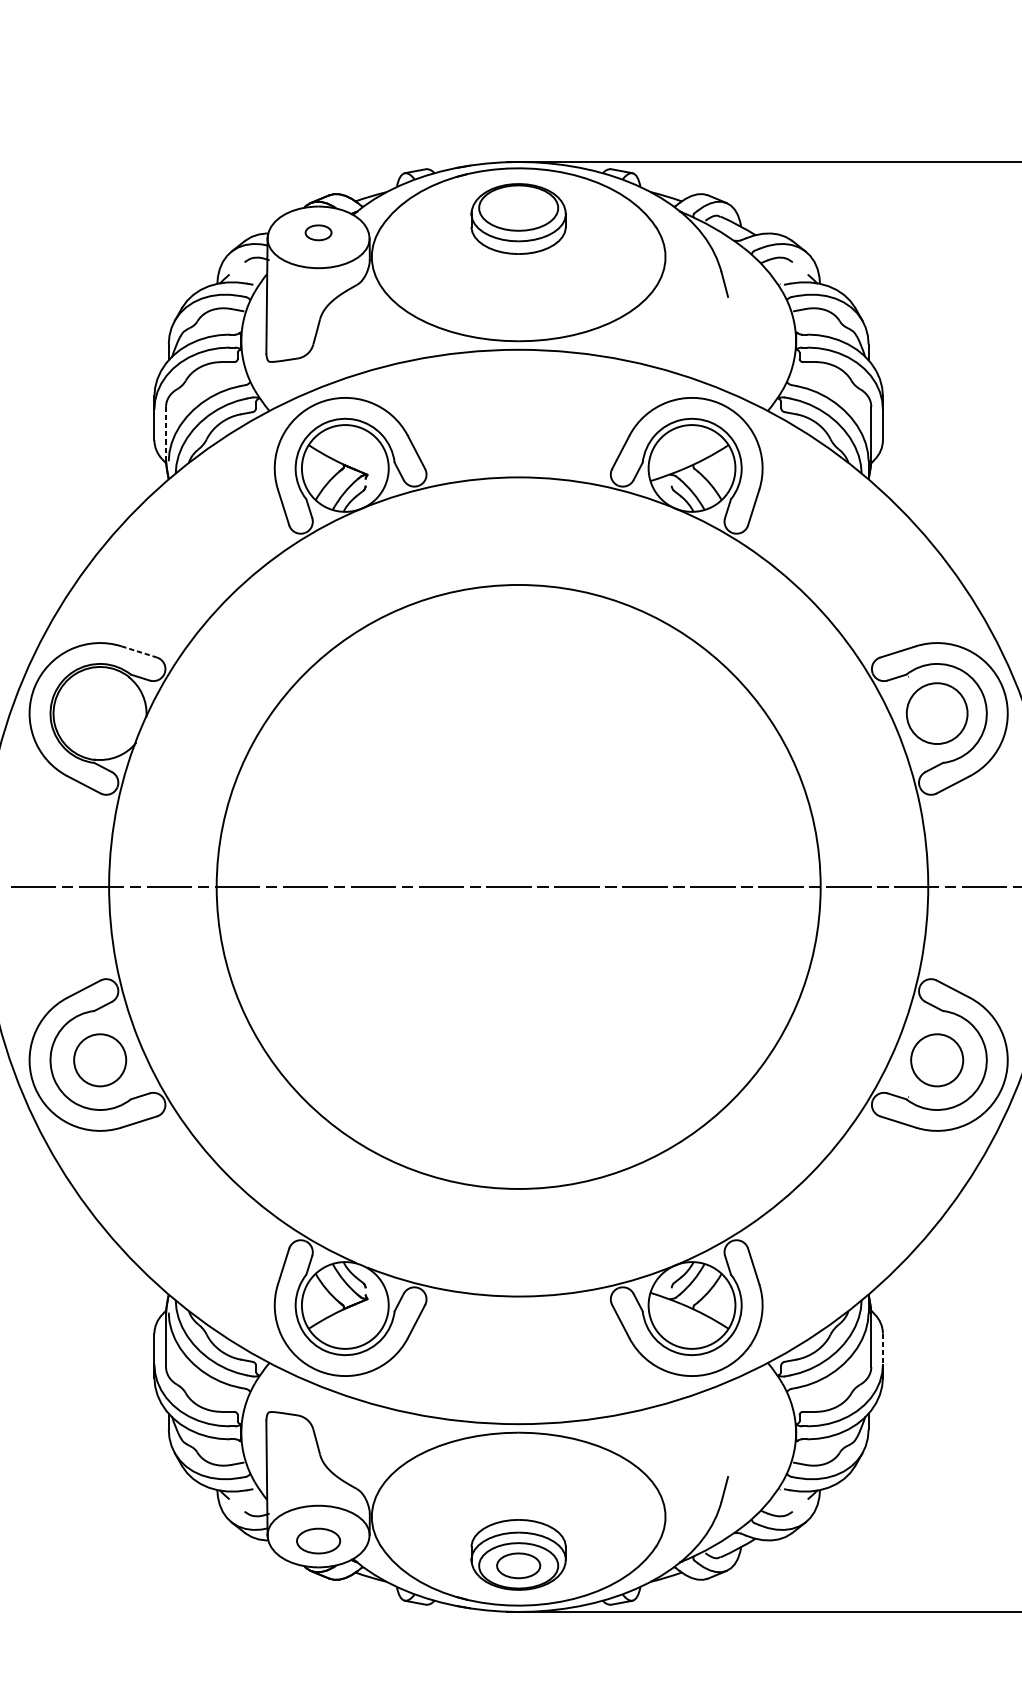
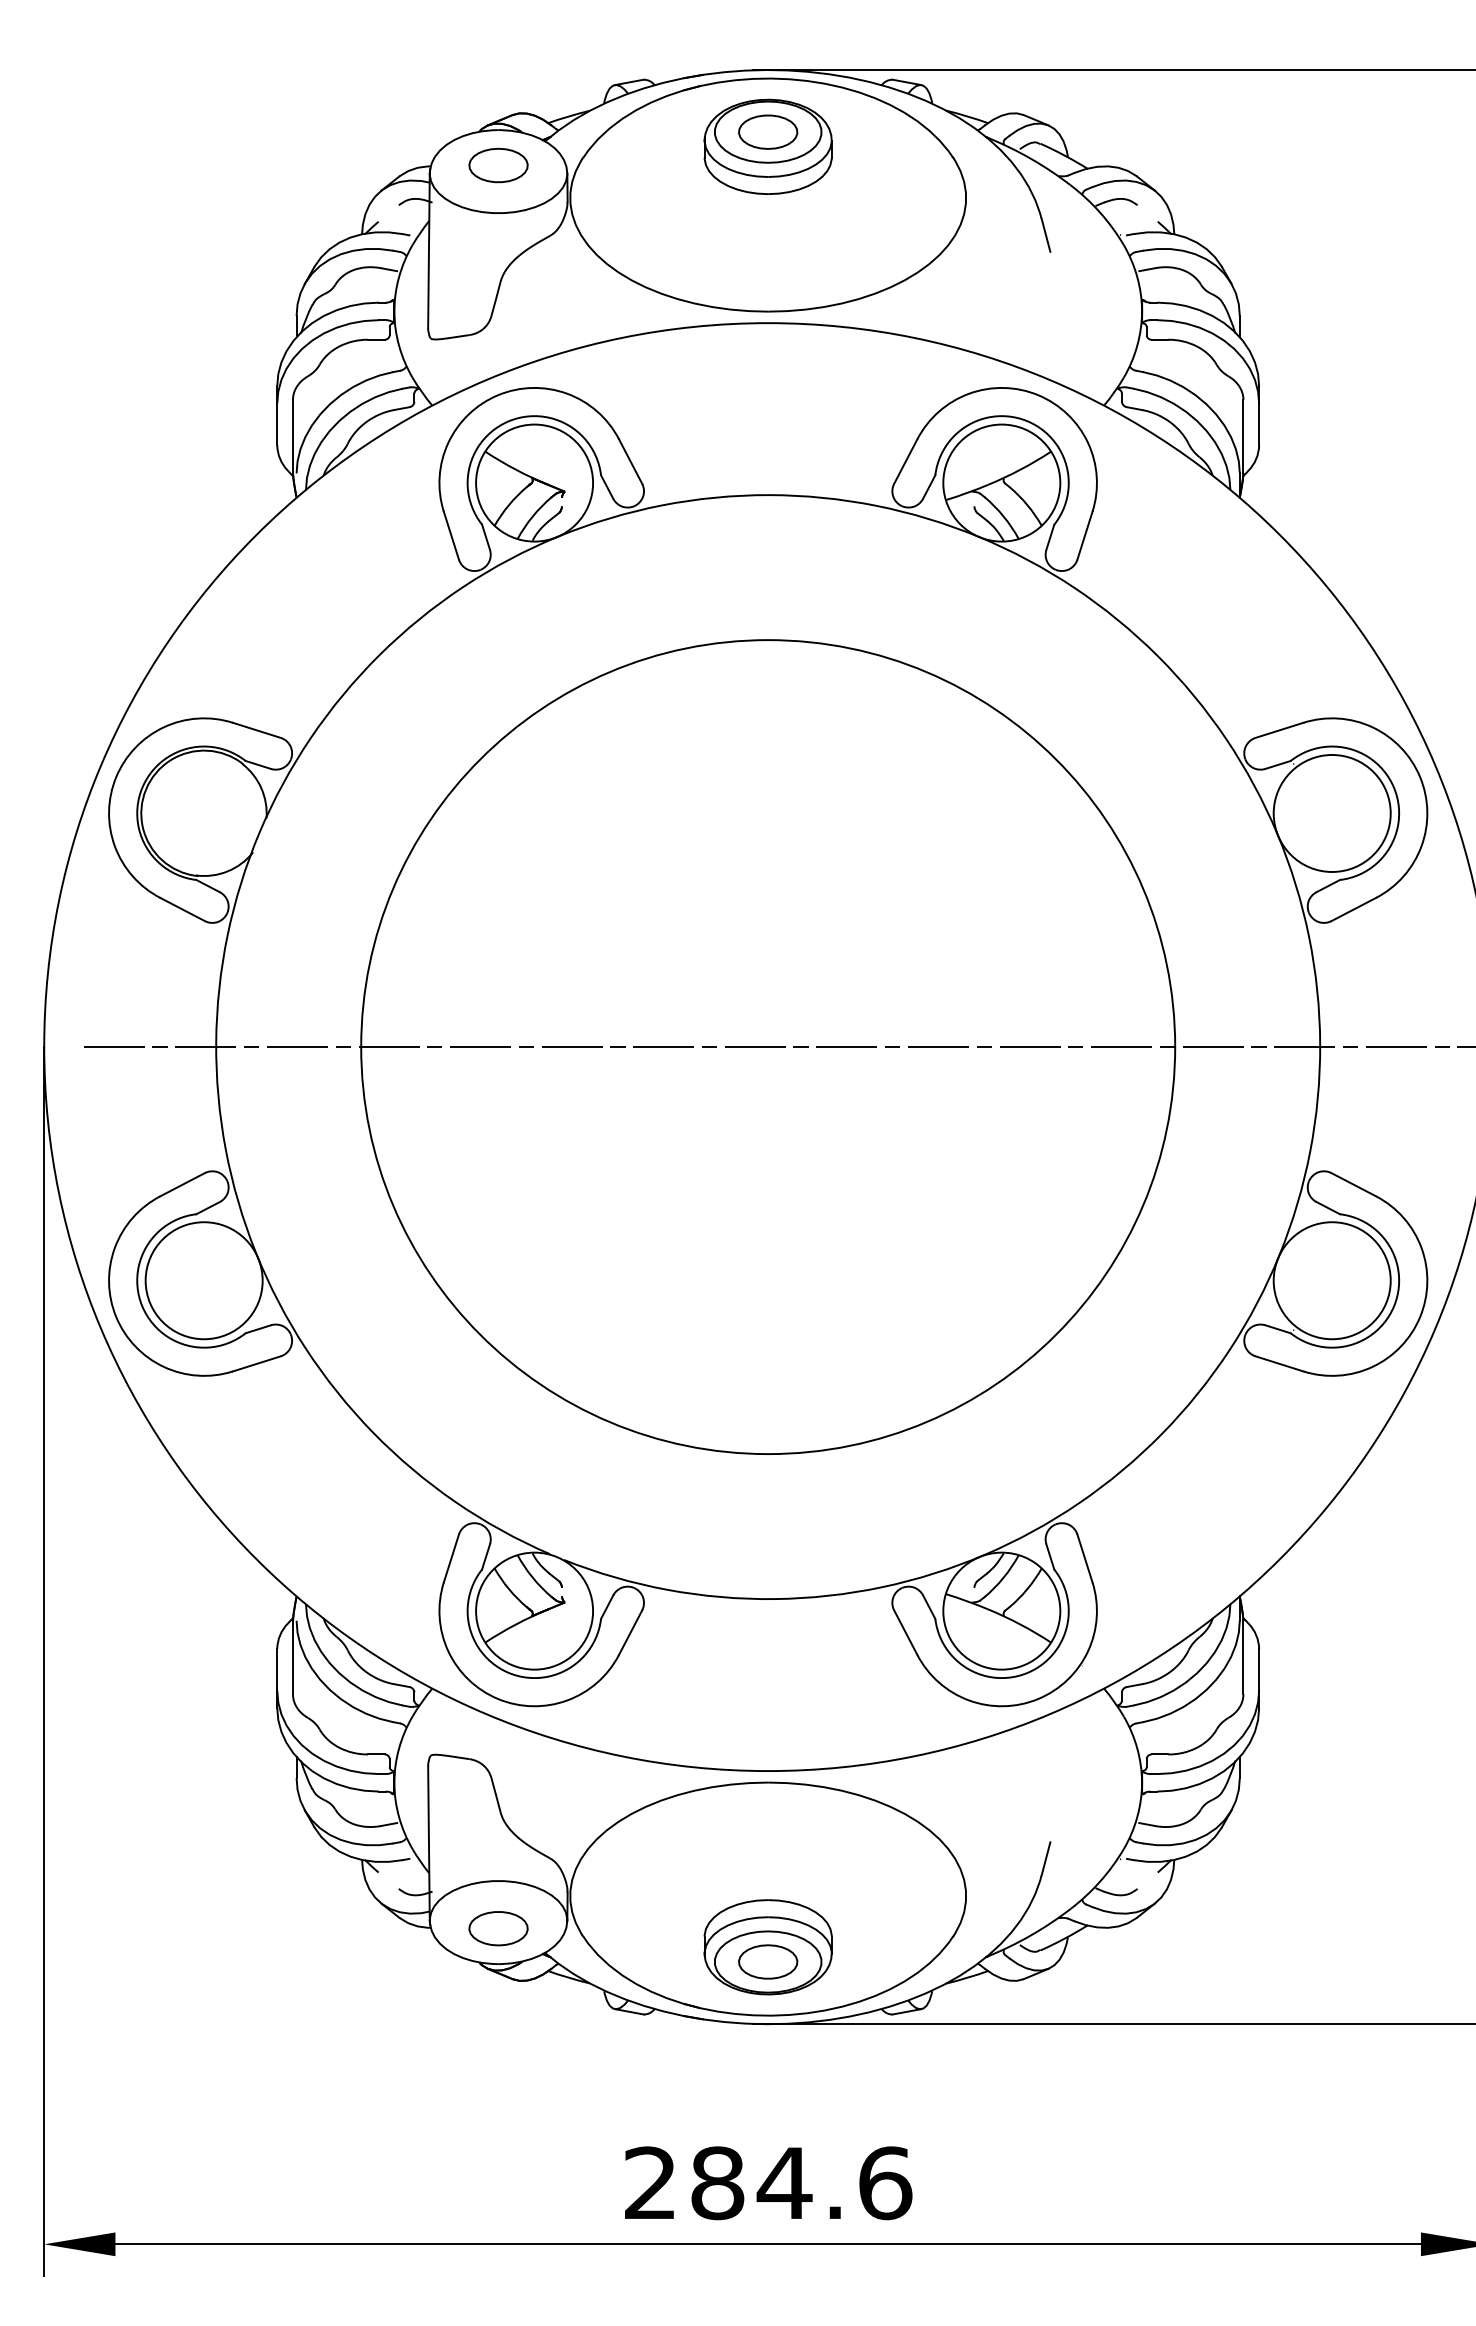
part: (518, 207) -> (768, 131), added
part: (318, 232) -> (498, 165), size x1.67
line: (165, 433) -> (292, 436), dashed -> solid
line: (139, 652) -> (257, 730), dashed -> solid
circle: (936, 713) -> (1331, 813), size x1.43
circle: (99, 1060) -> (203, 1280), size x1.67
circle: (936, 1060) -> (1331, 1280), size x1.67
line: (883, 1348) -> (1259, 1669), dashed -> solid

